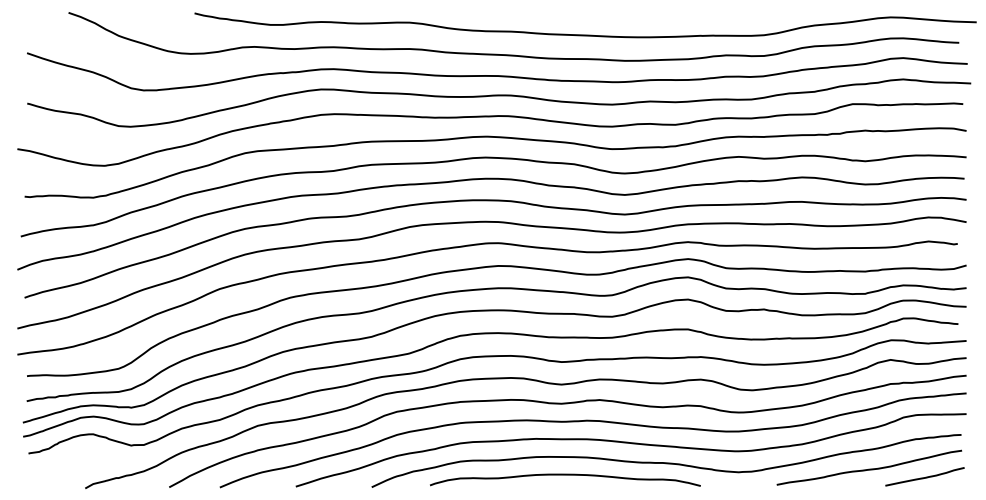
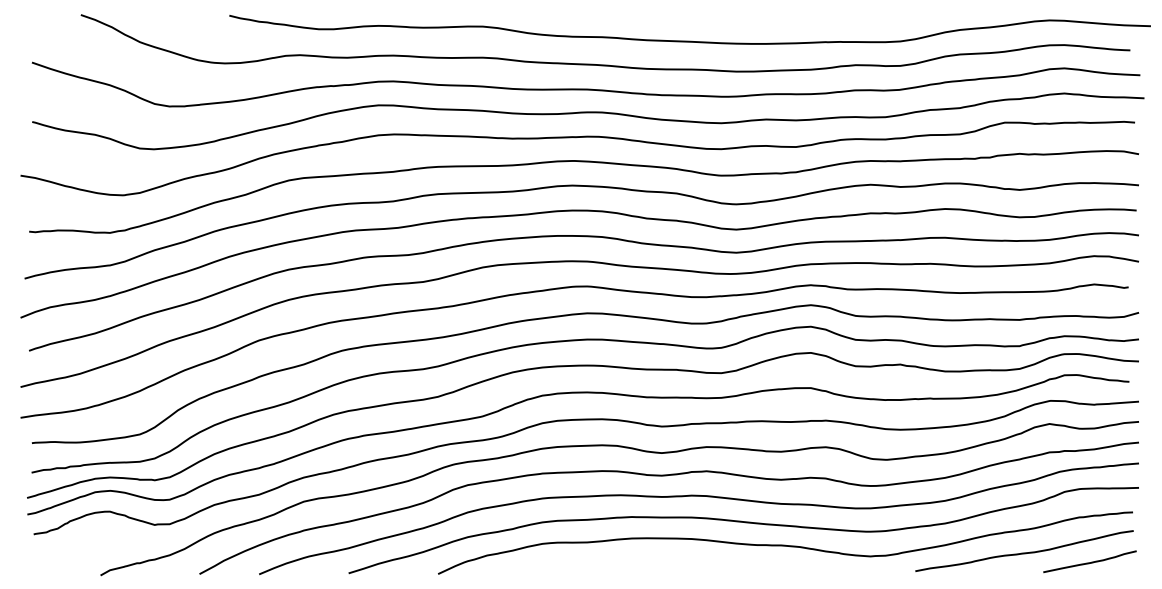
curve: (565, 475) -> (666, 560), removed

